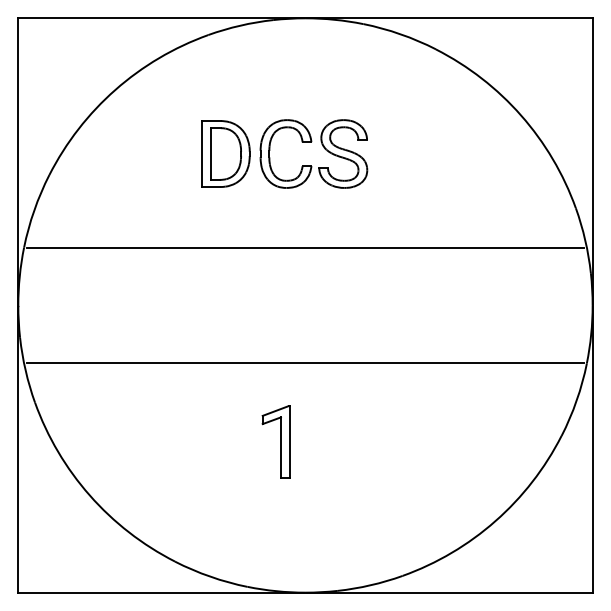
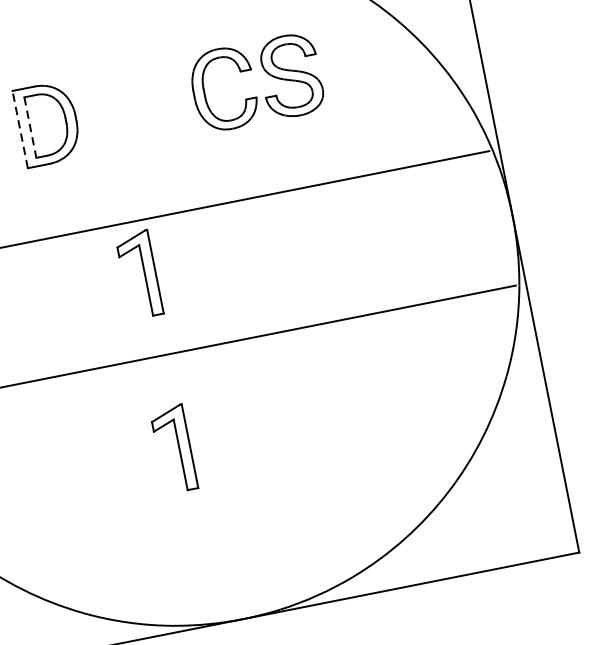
part: (311, 142) -> (251, 69), moved
line: (202, 154) -> (20, 130), solid -> dashed
line: (210, 154) -> (30, 128), solid -> dashed
part: (275, 292) -> (138, 274), added

